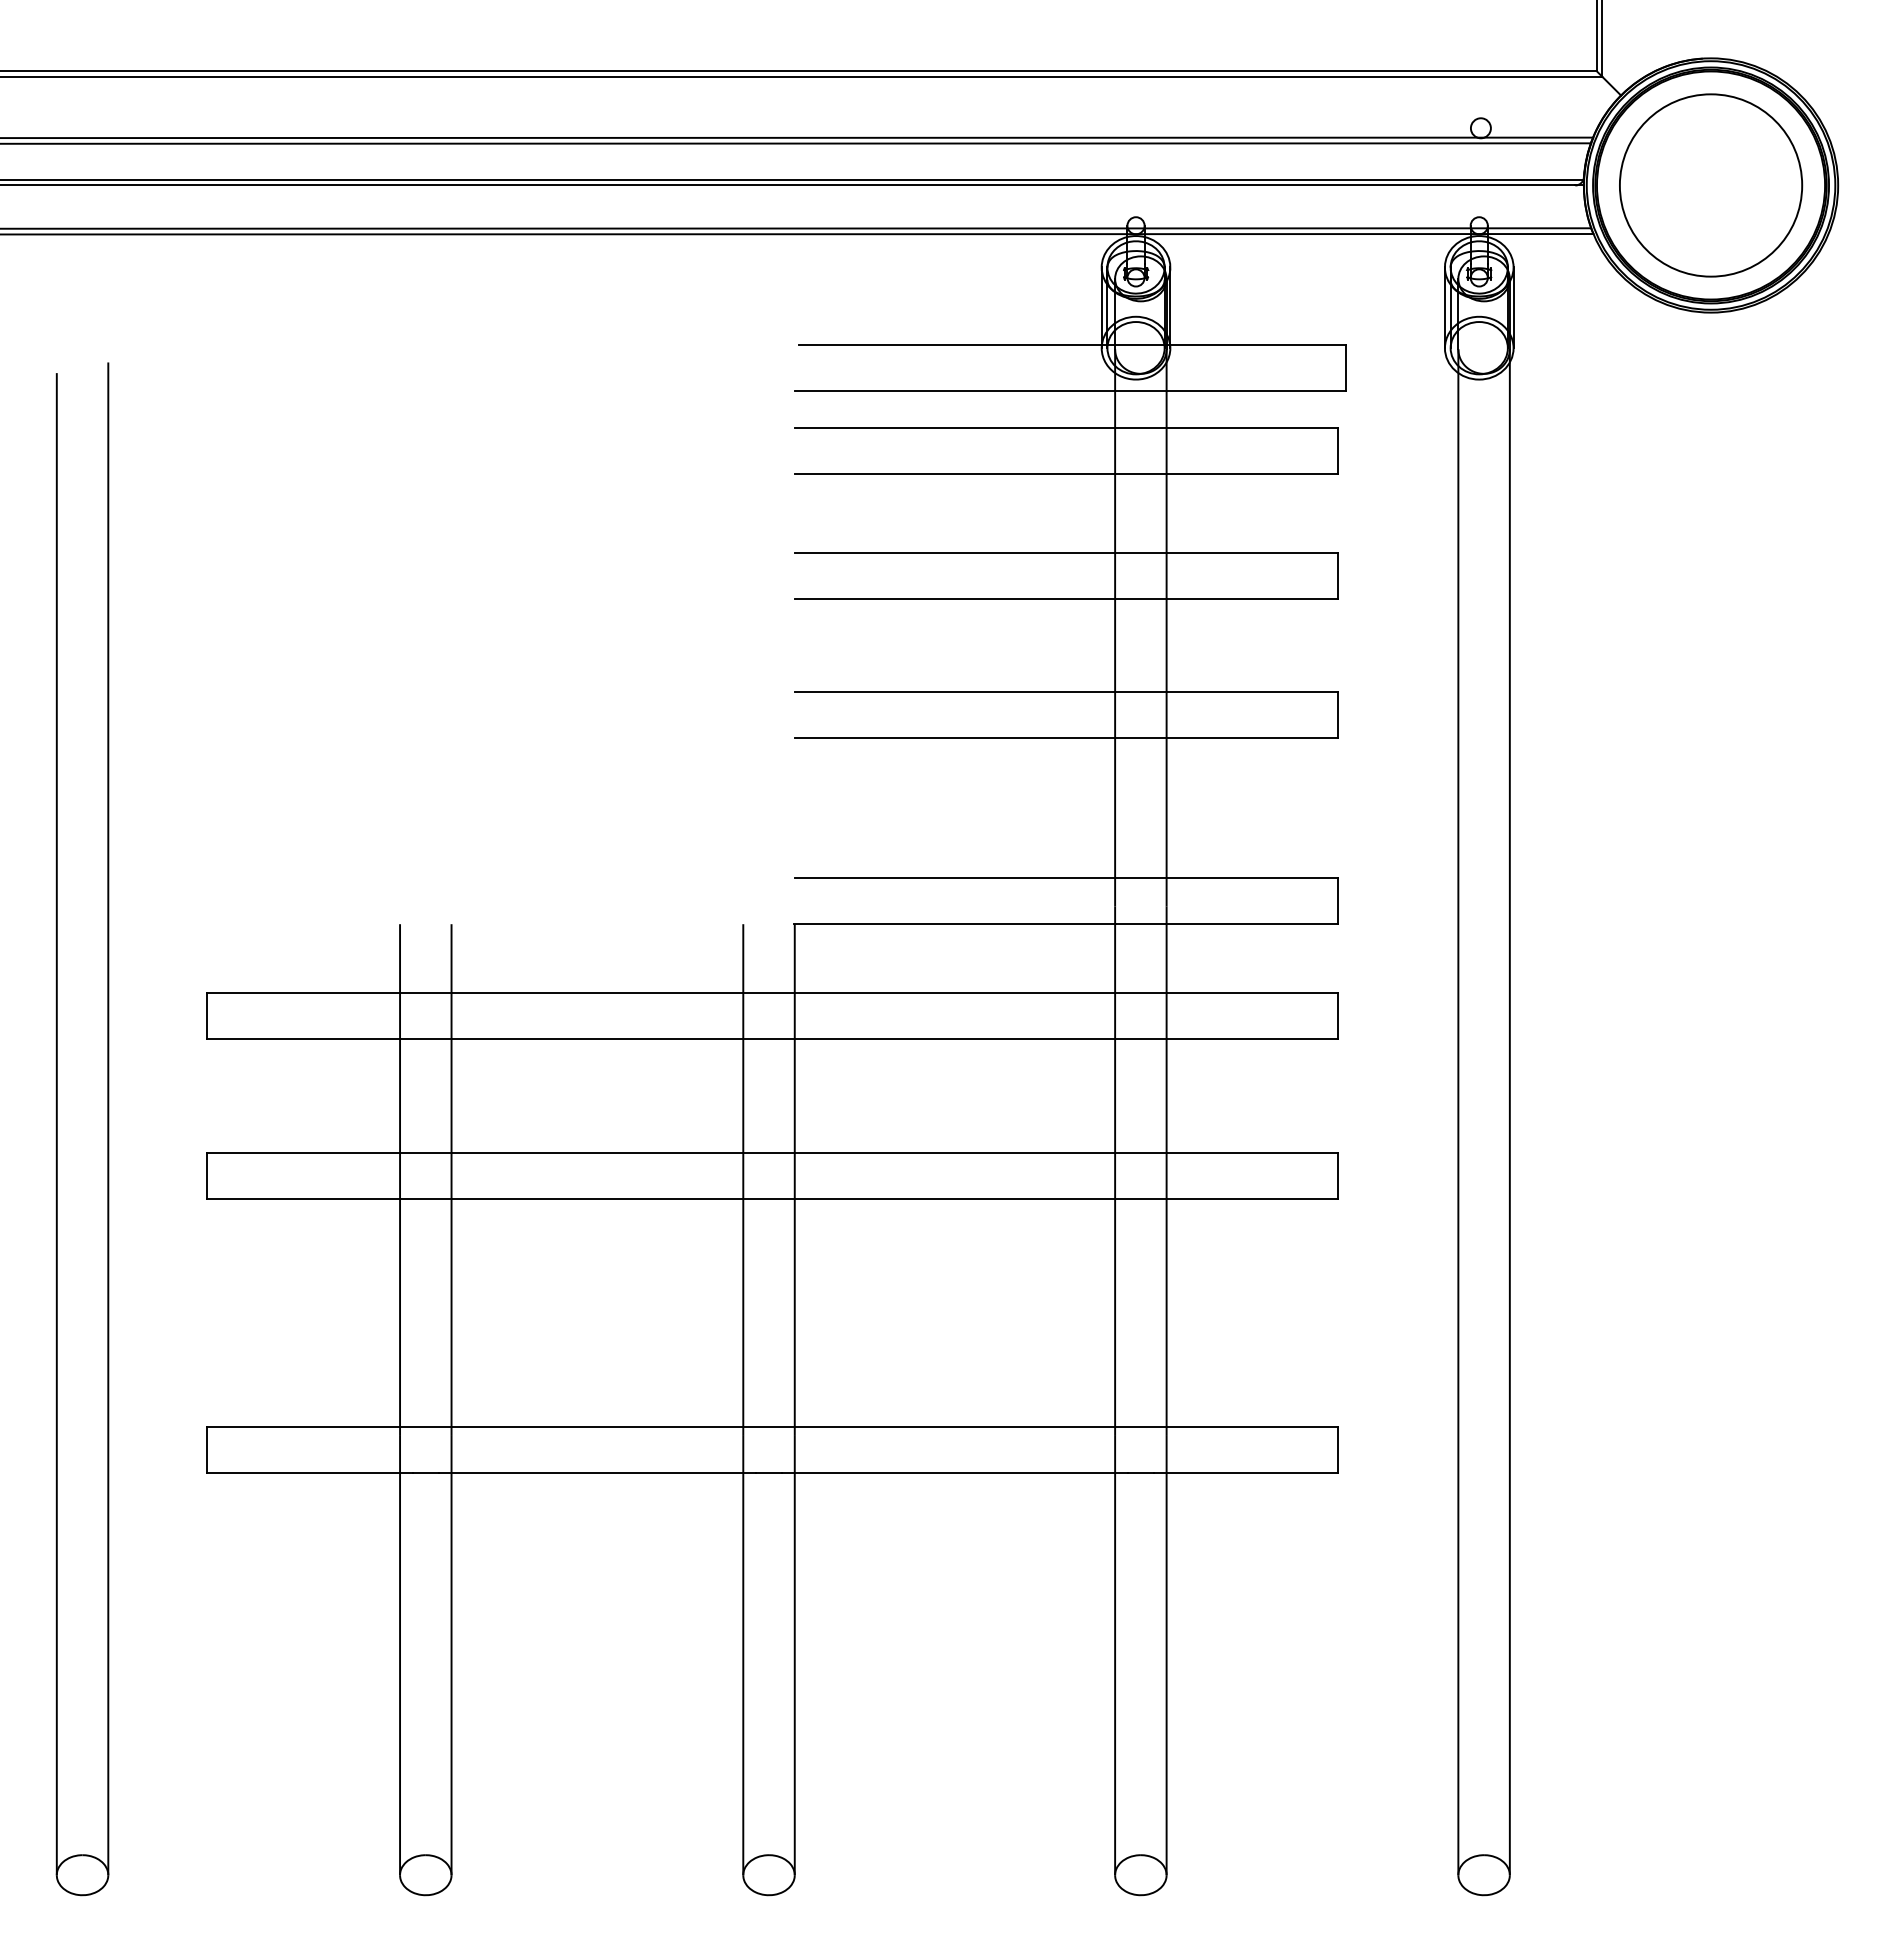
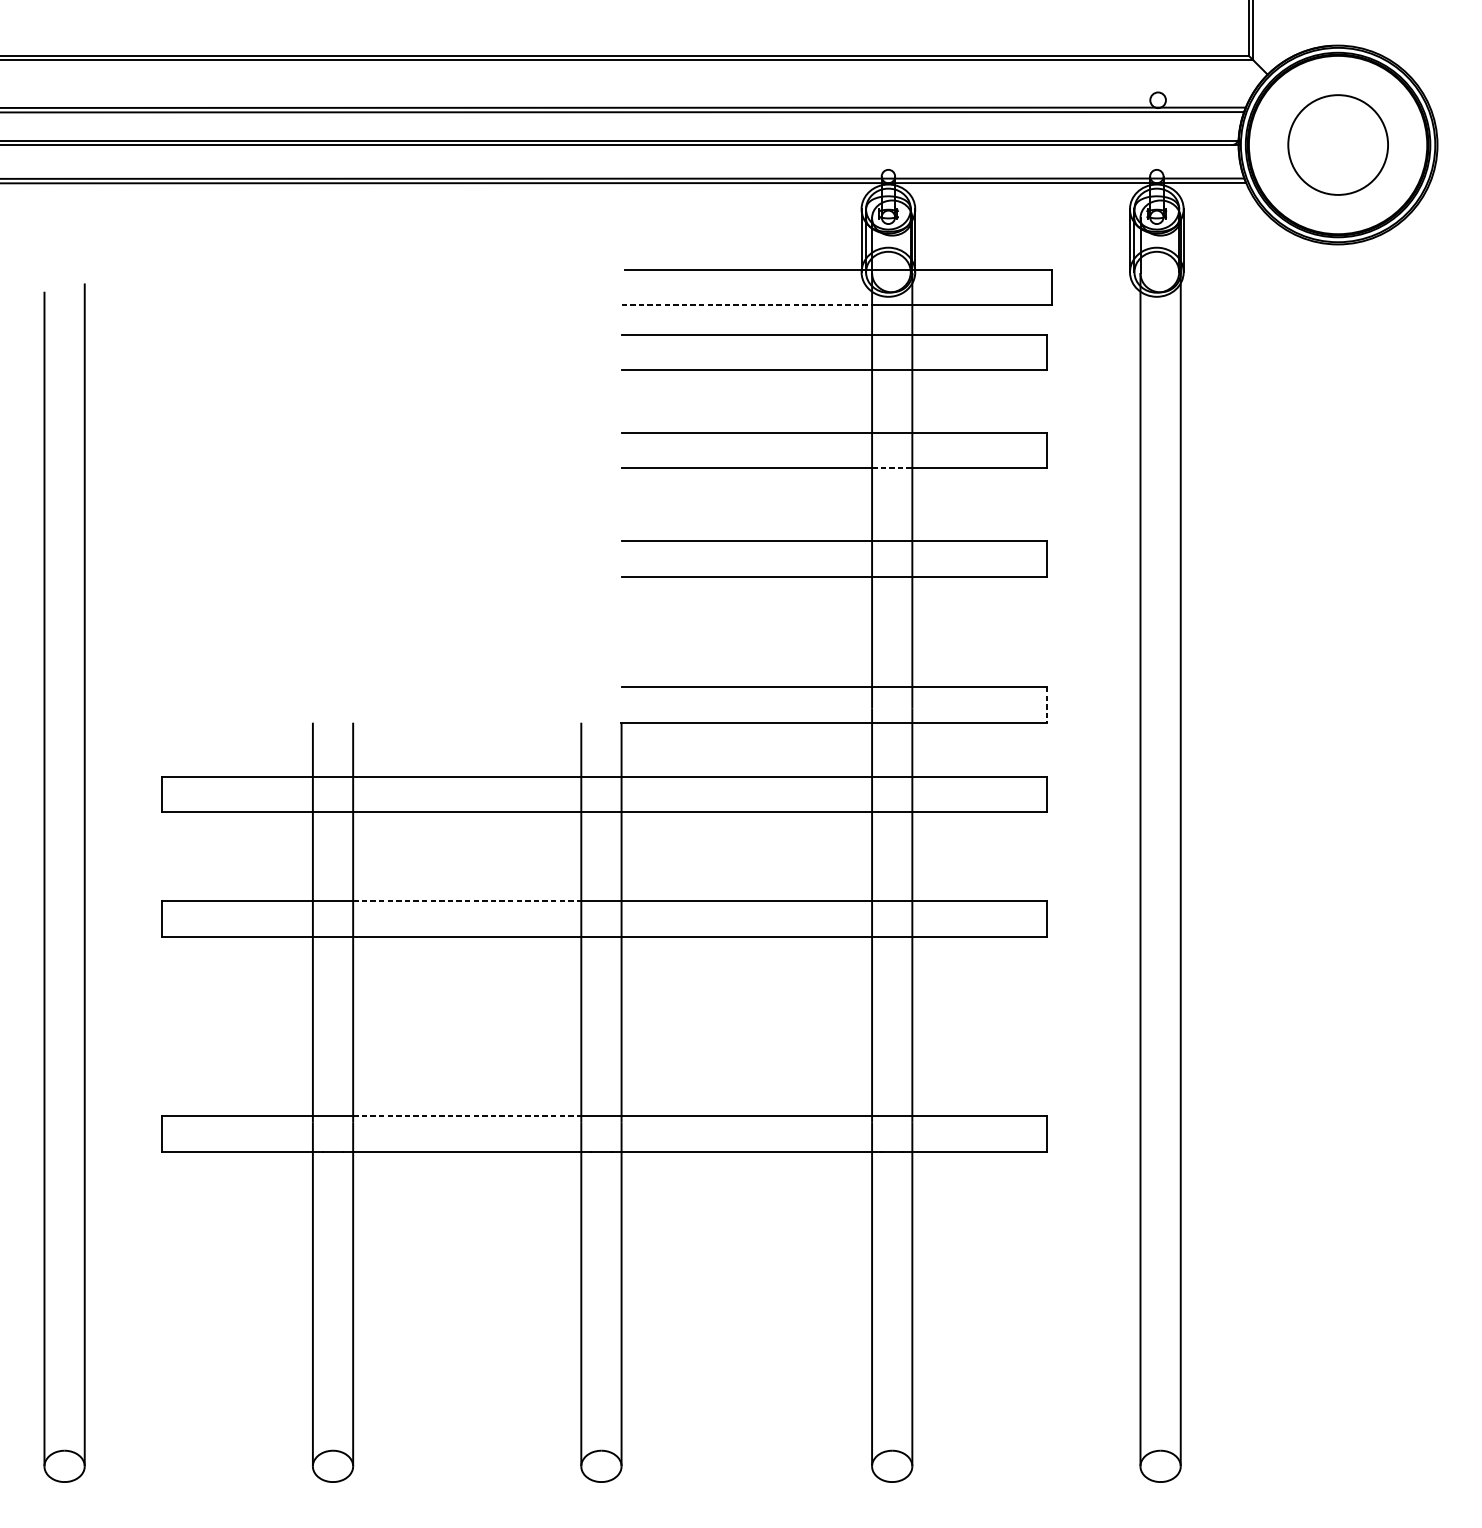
circle: (1711, 185) -> (1338, 145), size x0.7
line: (955, 390) -> (747, 305), solid -> dashed
line: (1140, 599) -> (891, 468), solid -> dashed
line: (1338, 901) -> (1046, 704), solid -> dashed
line: (597, 1152) -> (467, 901), solid -> dashed
line: (597, 1427) -> (467, 1116), solid -> dashed

